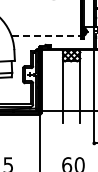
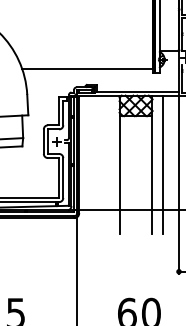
line: (46, 36) -> (88, 69), dashed -> solid
line: (85, 86) -> (162, 163), added

